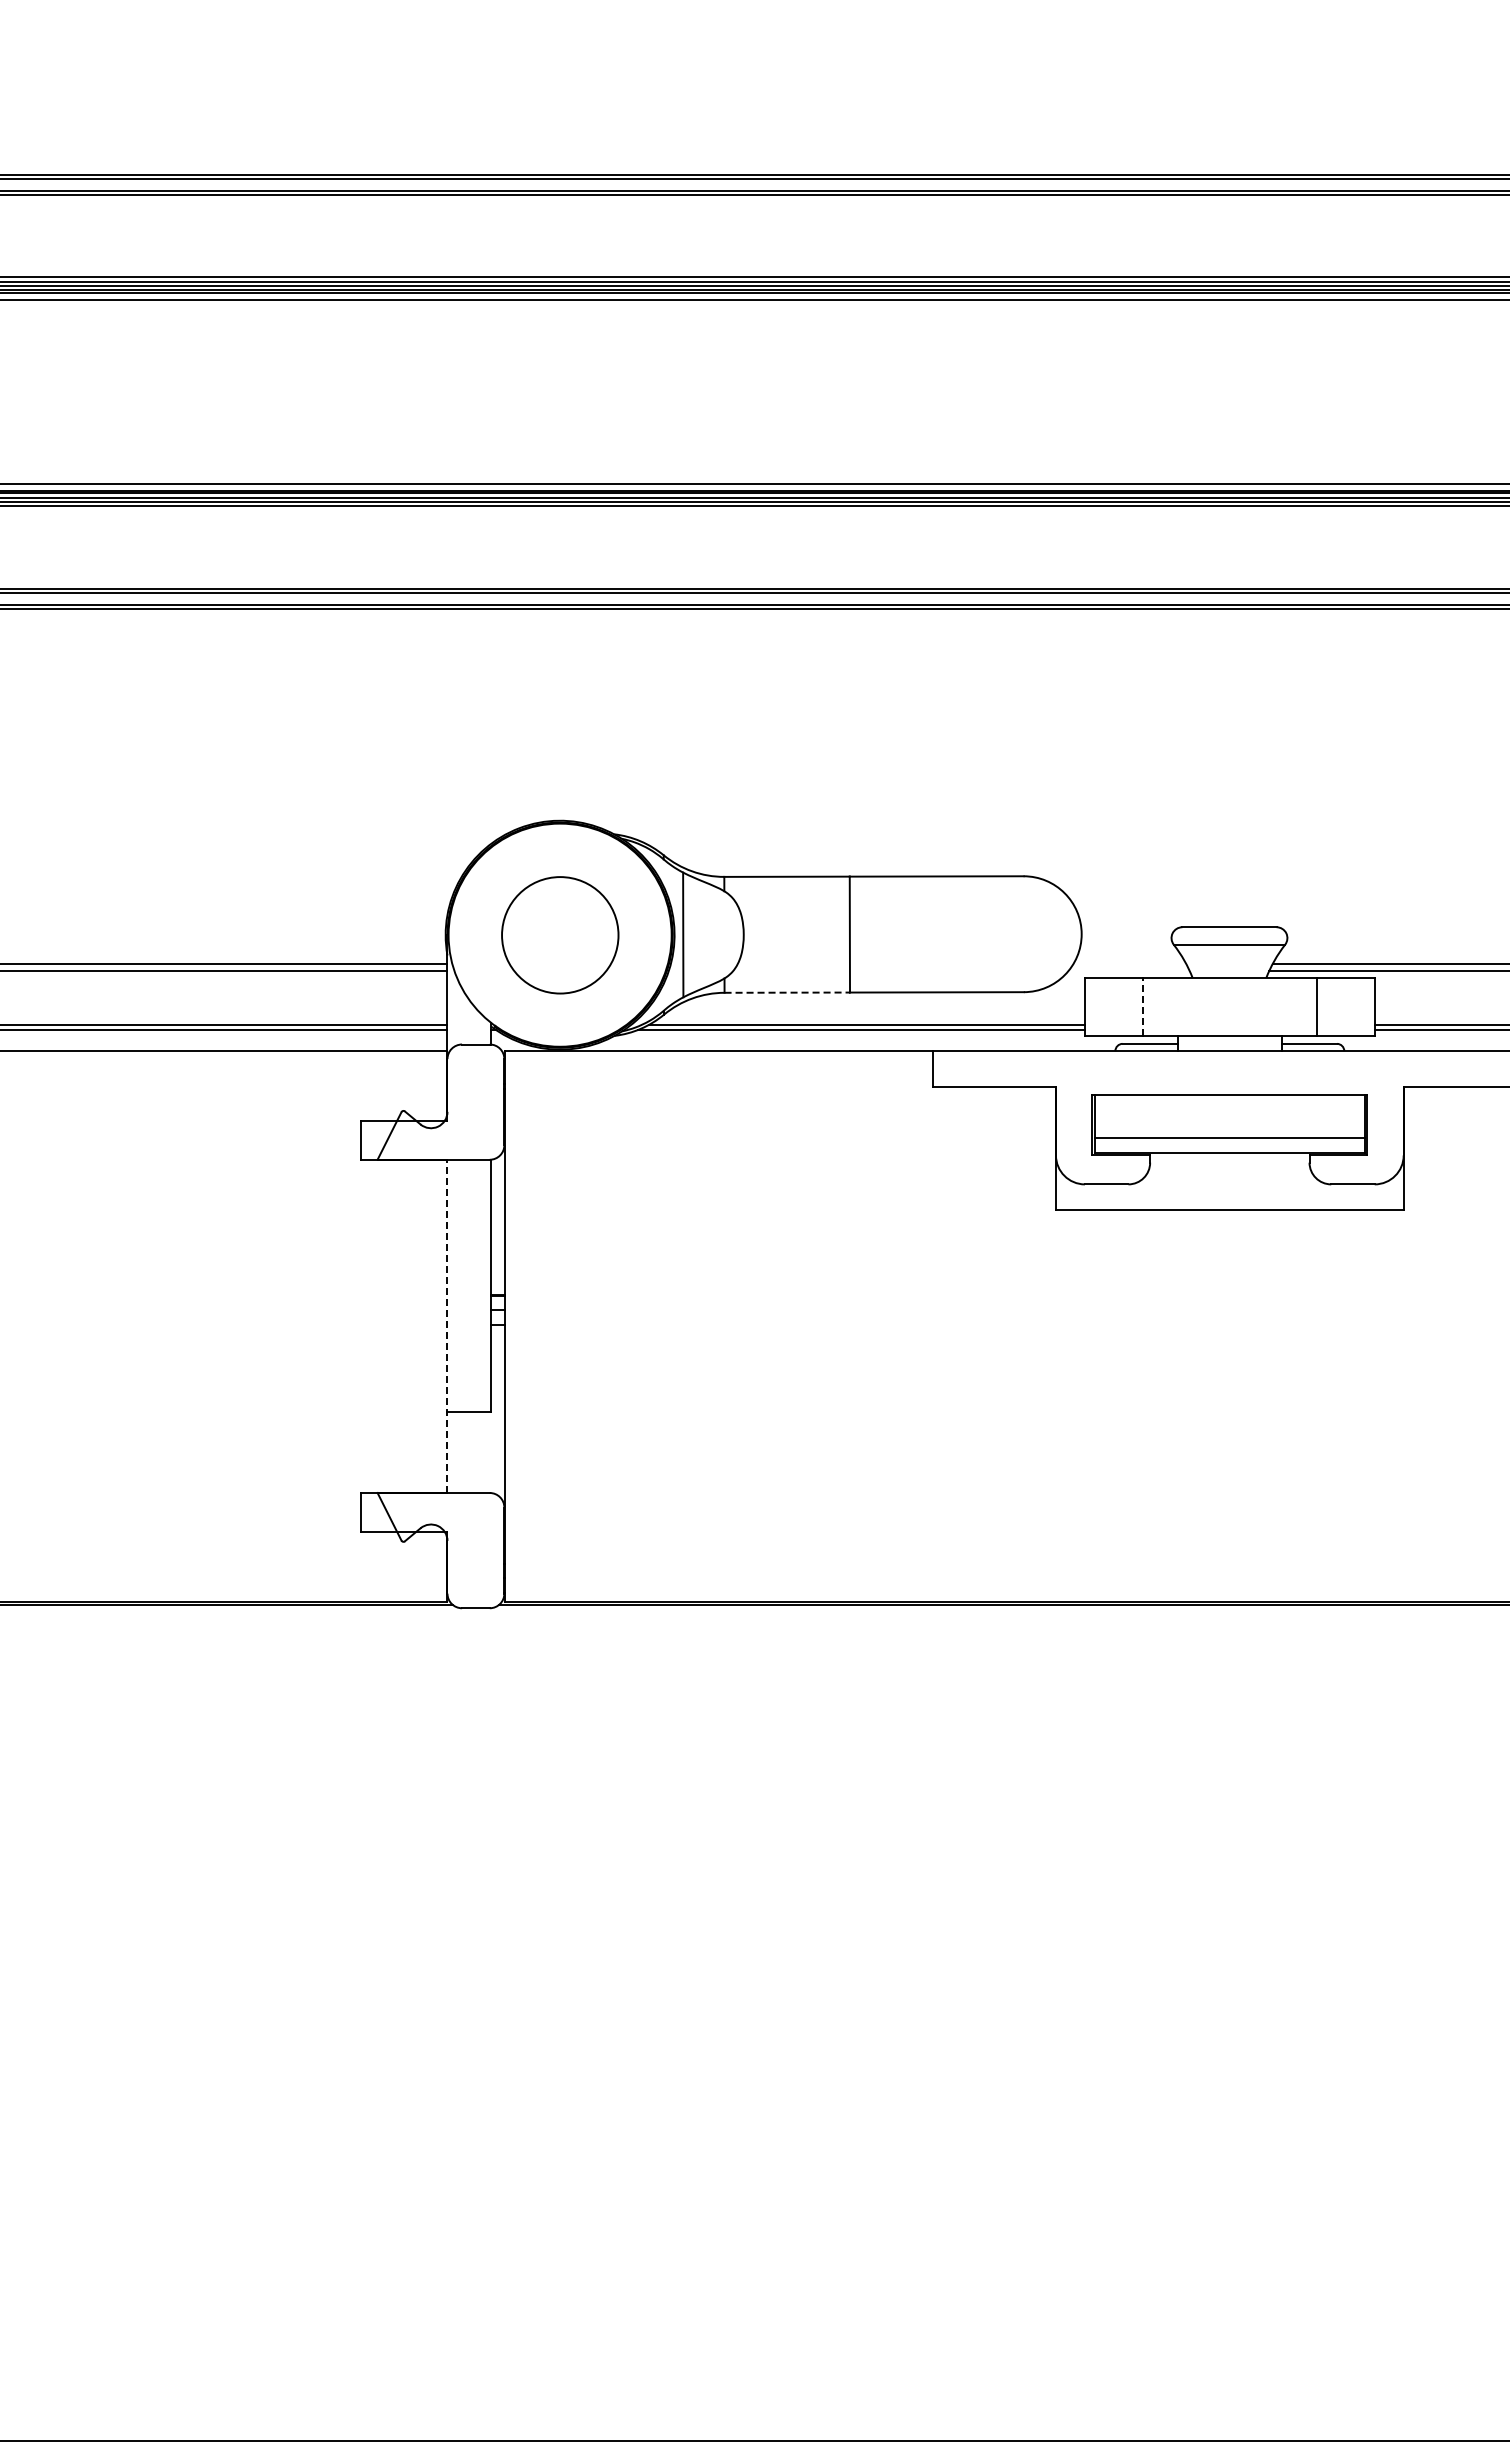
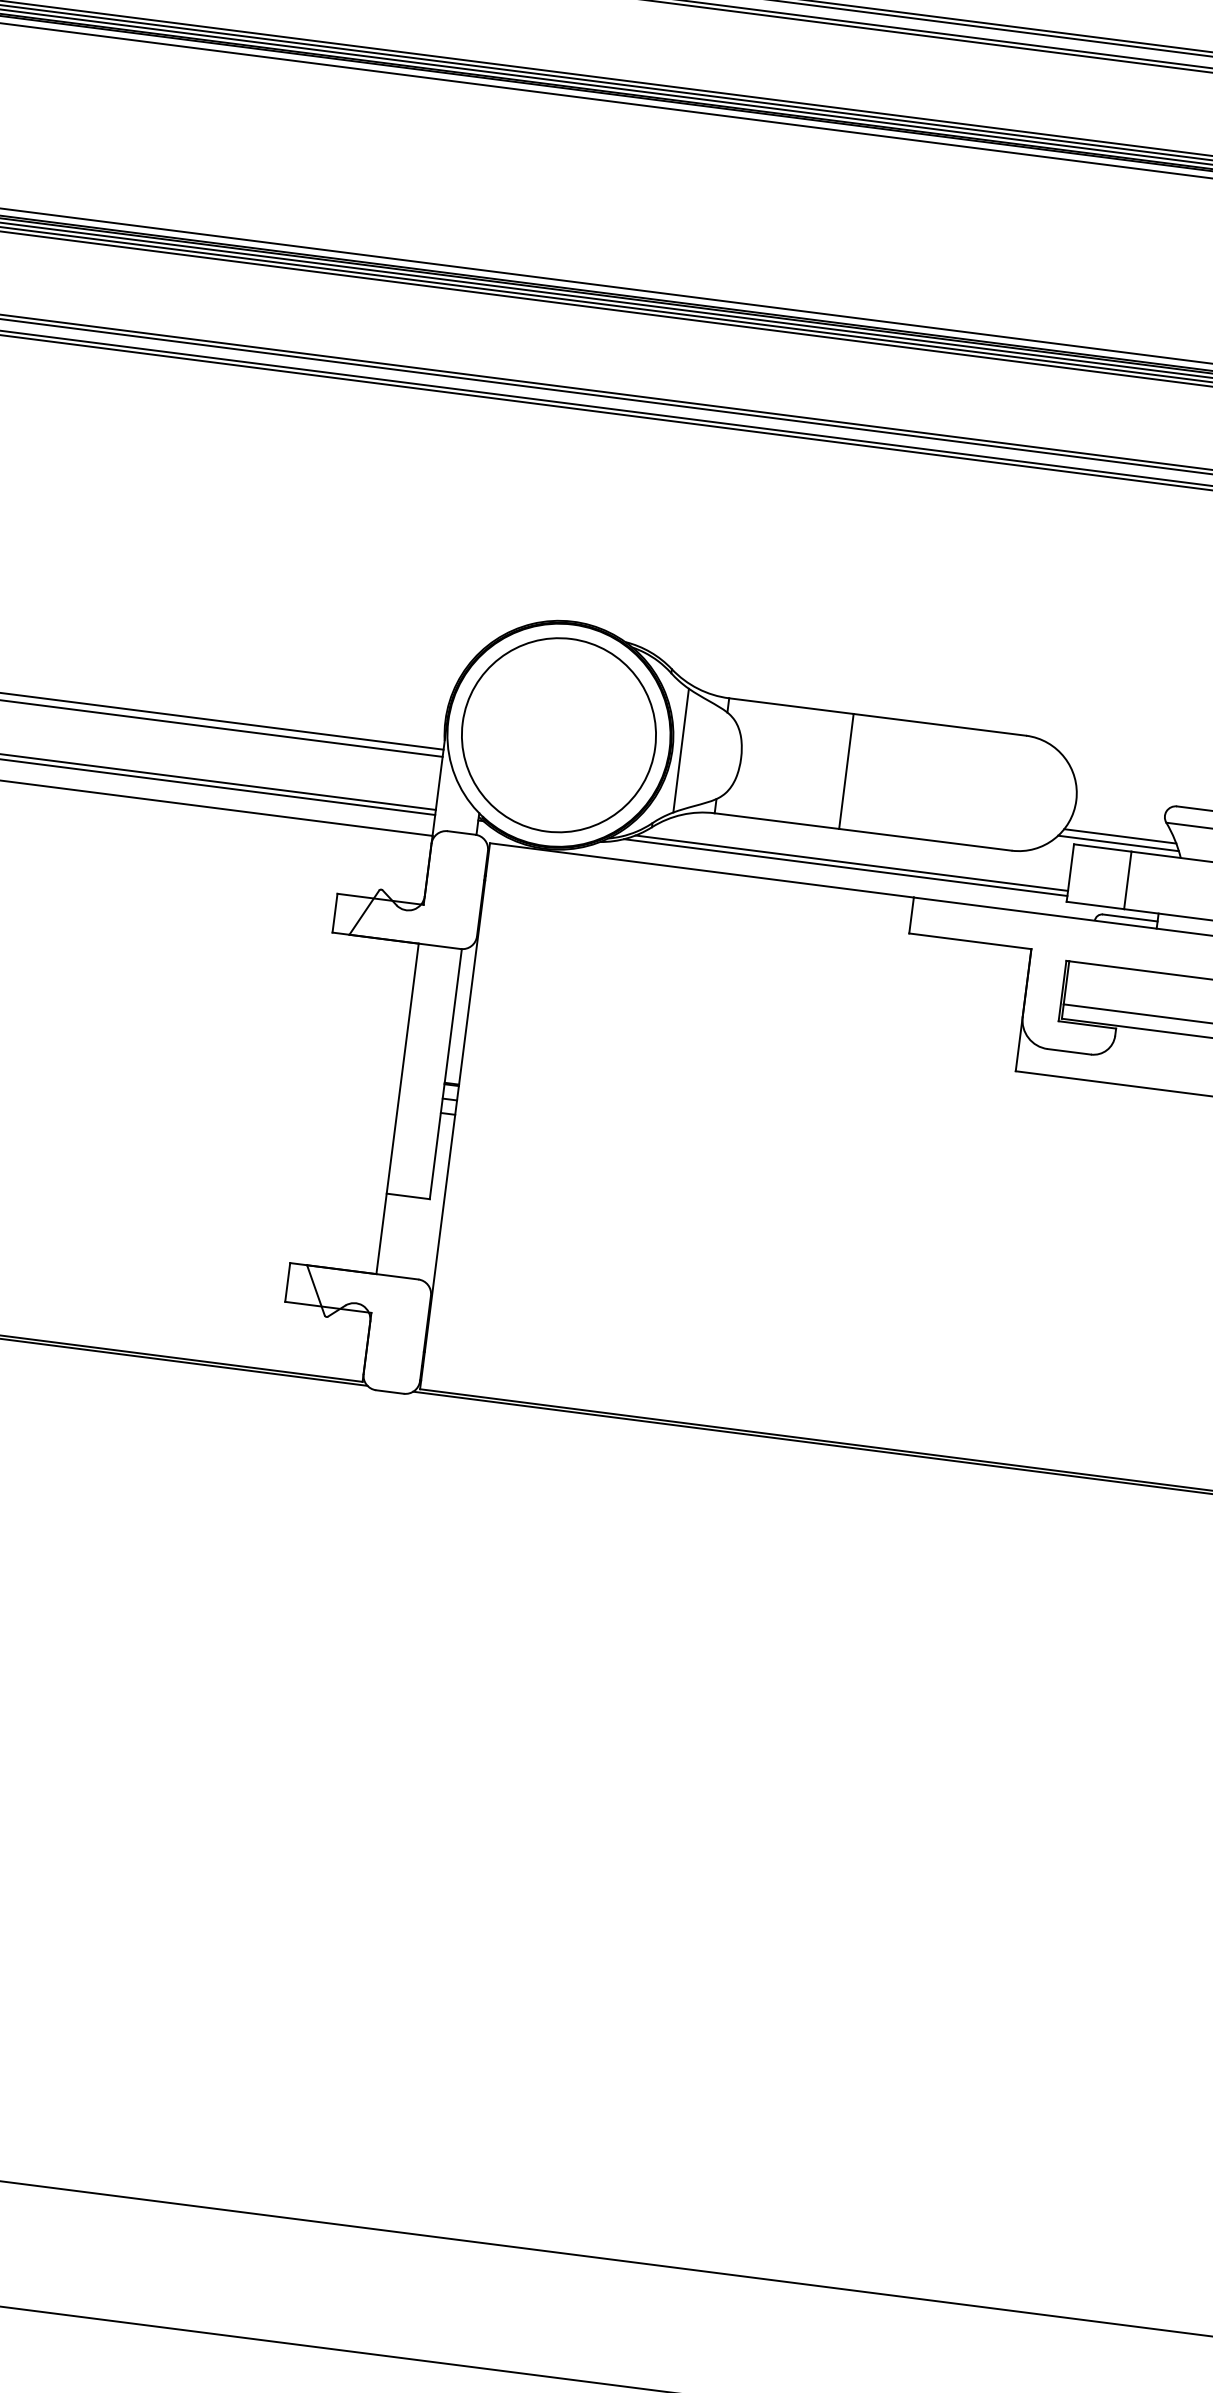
circle: (560, 935) -> (559, 735), size x1.67
line: (1129, 964) -> (1119, 836), added
line: (1128, 971) -> (1118, 843), added
line: (787, 992) -> (777, 820), dashed -> solid
line: (1142, 1006) -> (1127, 879), dashed -> solid
line: (447, 1326) -> (397, 1109), dashed -> solid

